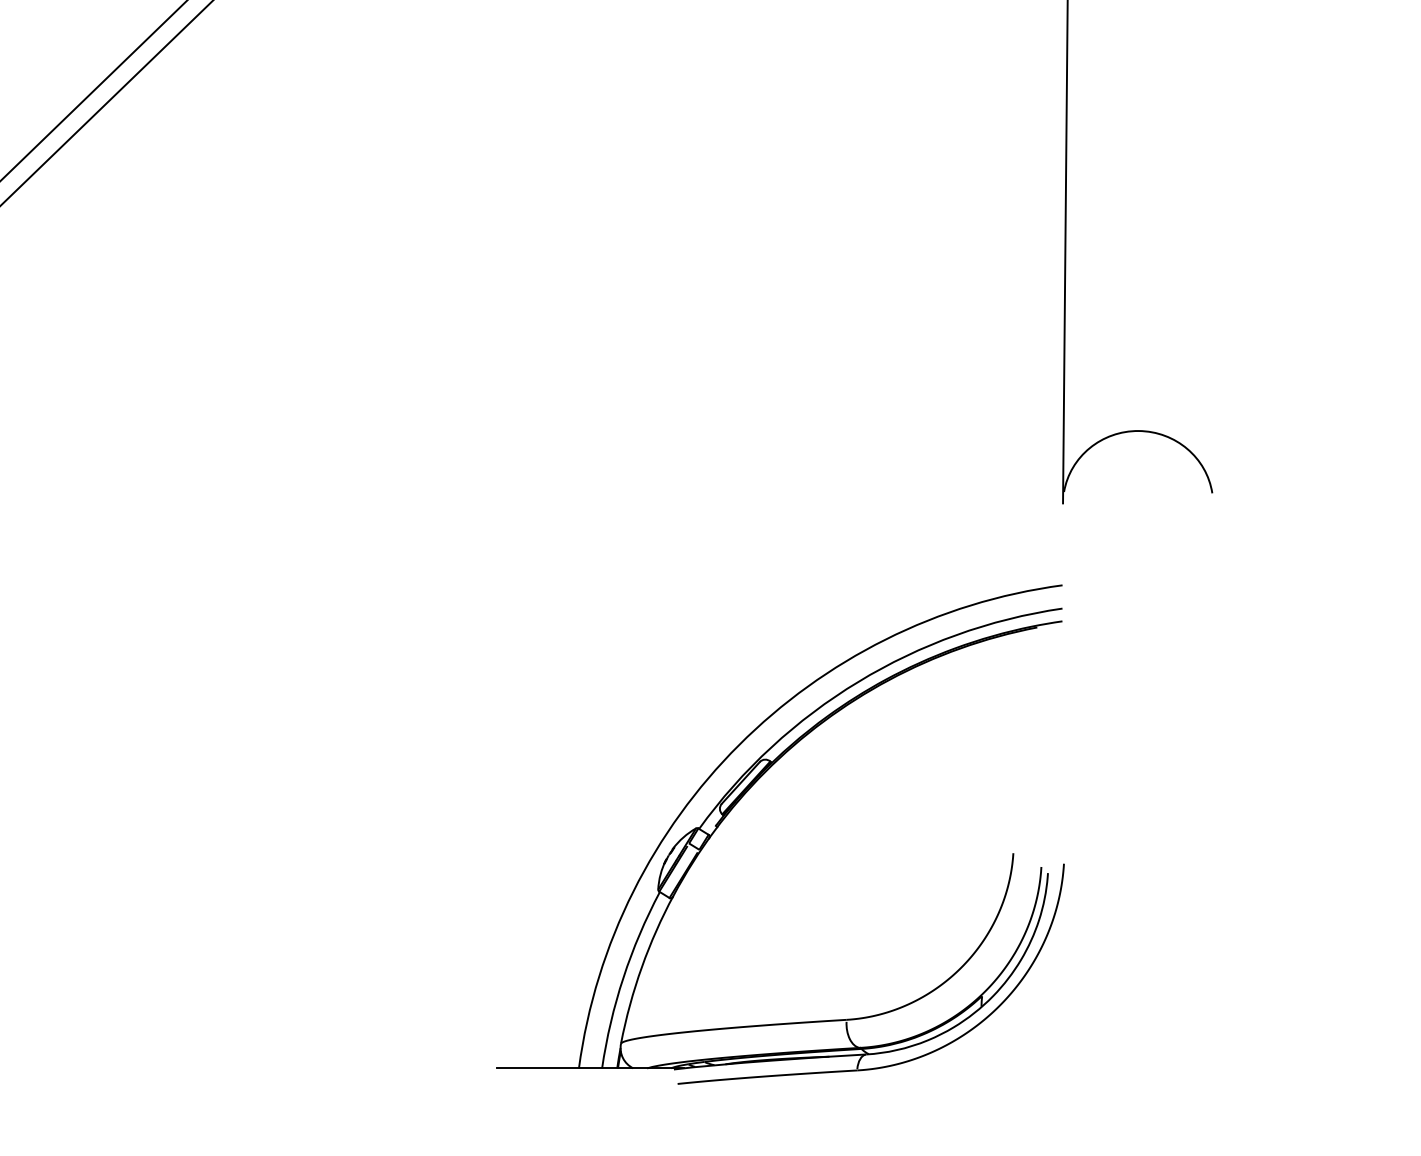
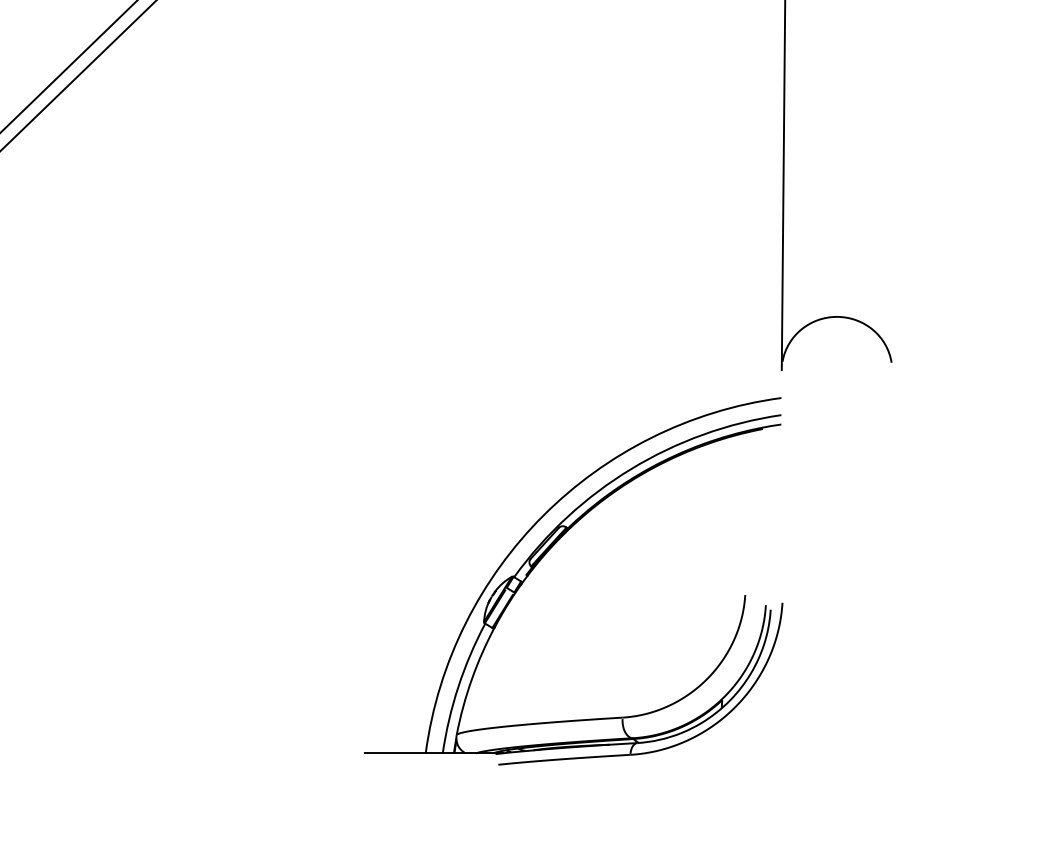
part: (740, 800) -> (544, 556), moved

